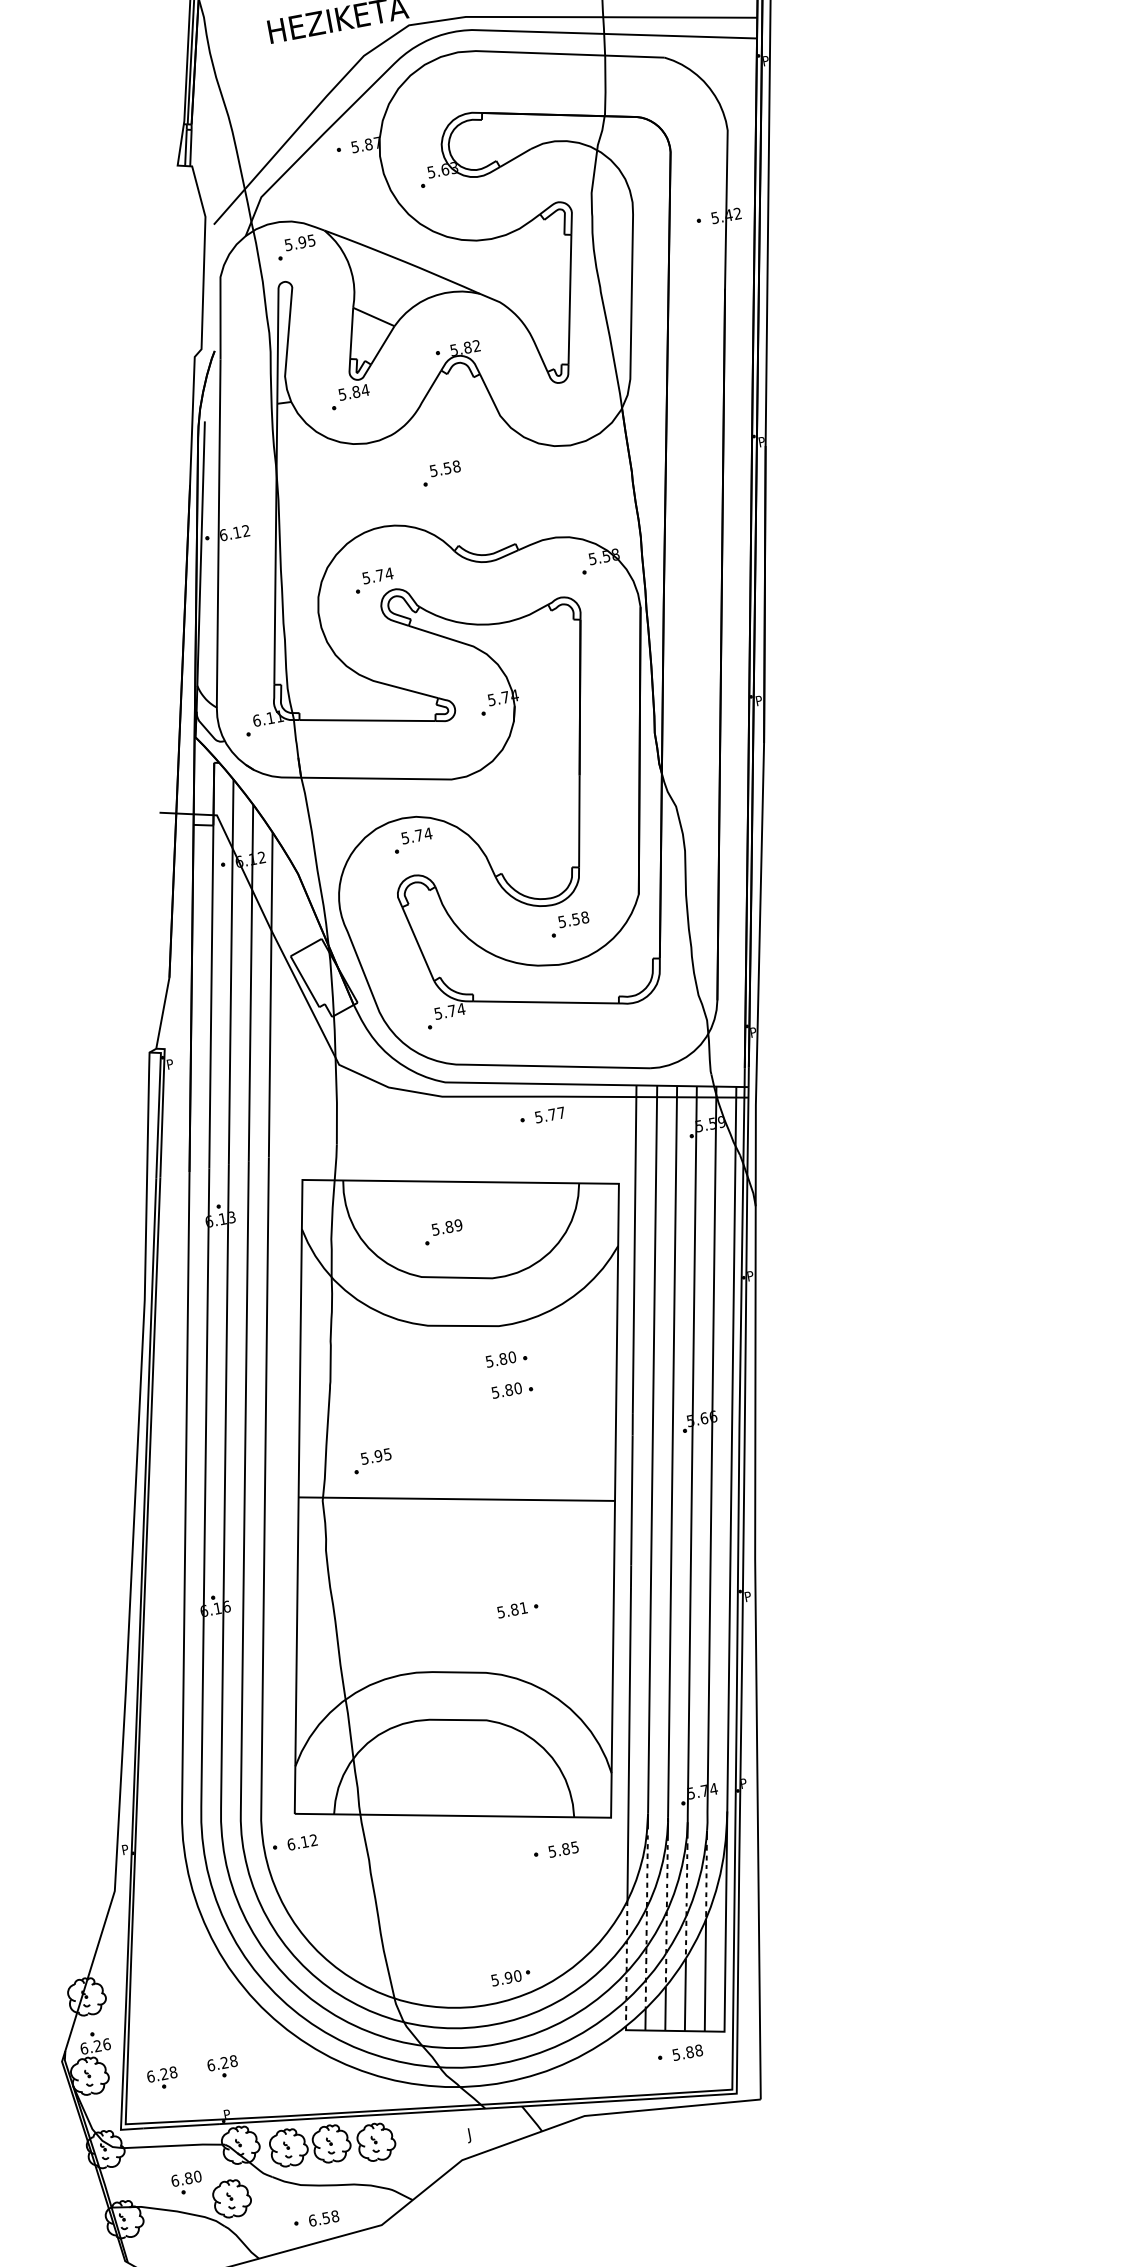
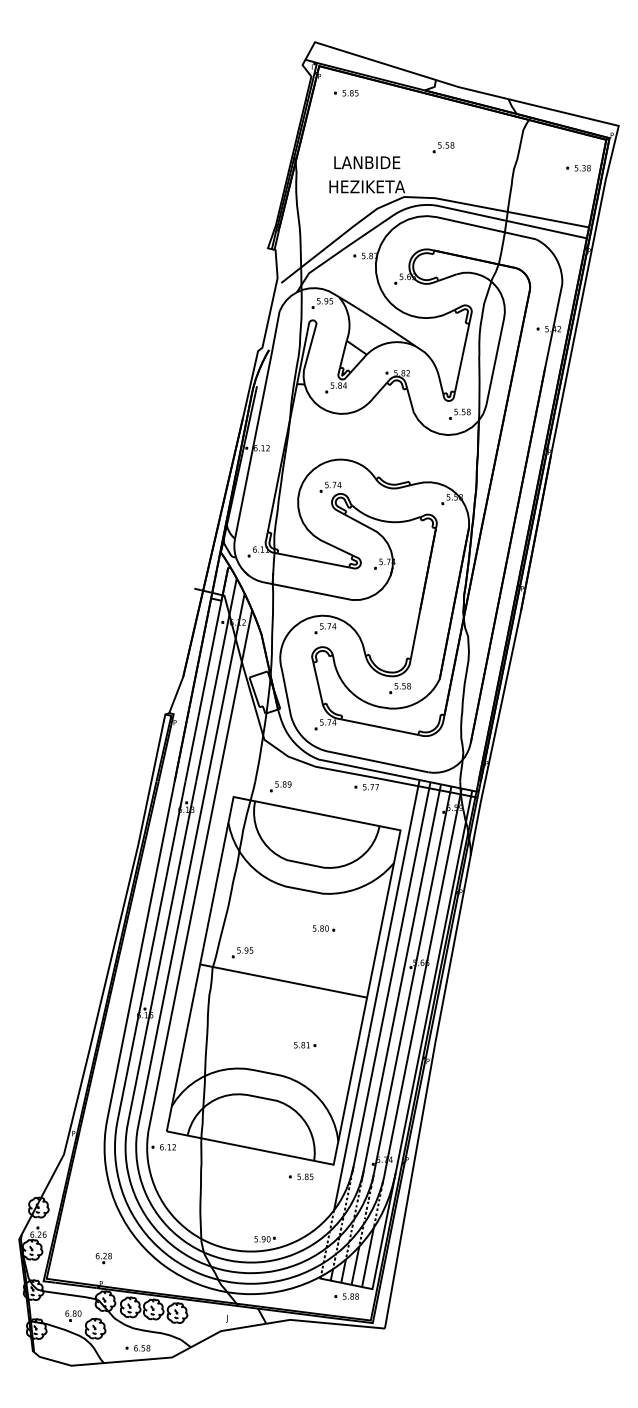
part: (440, 472) -> (459, 413), moved
part: (442, 1232) -> (280, 786), moved
part: (505, 1358) -> (323, 911), removed
part: (162, 2079) -> (70, 1258), removed

